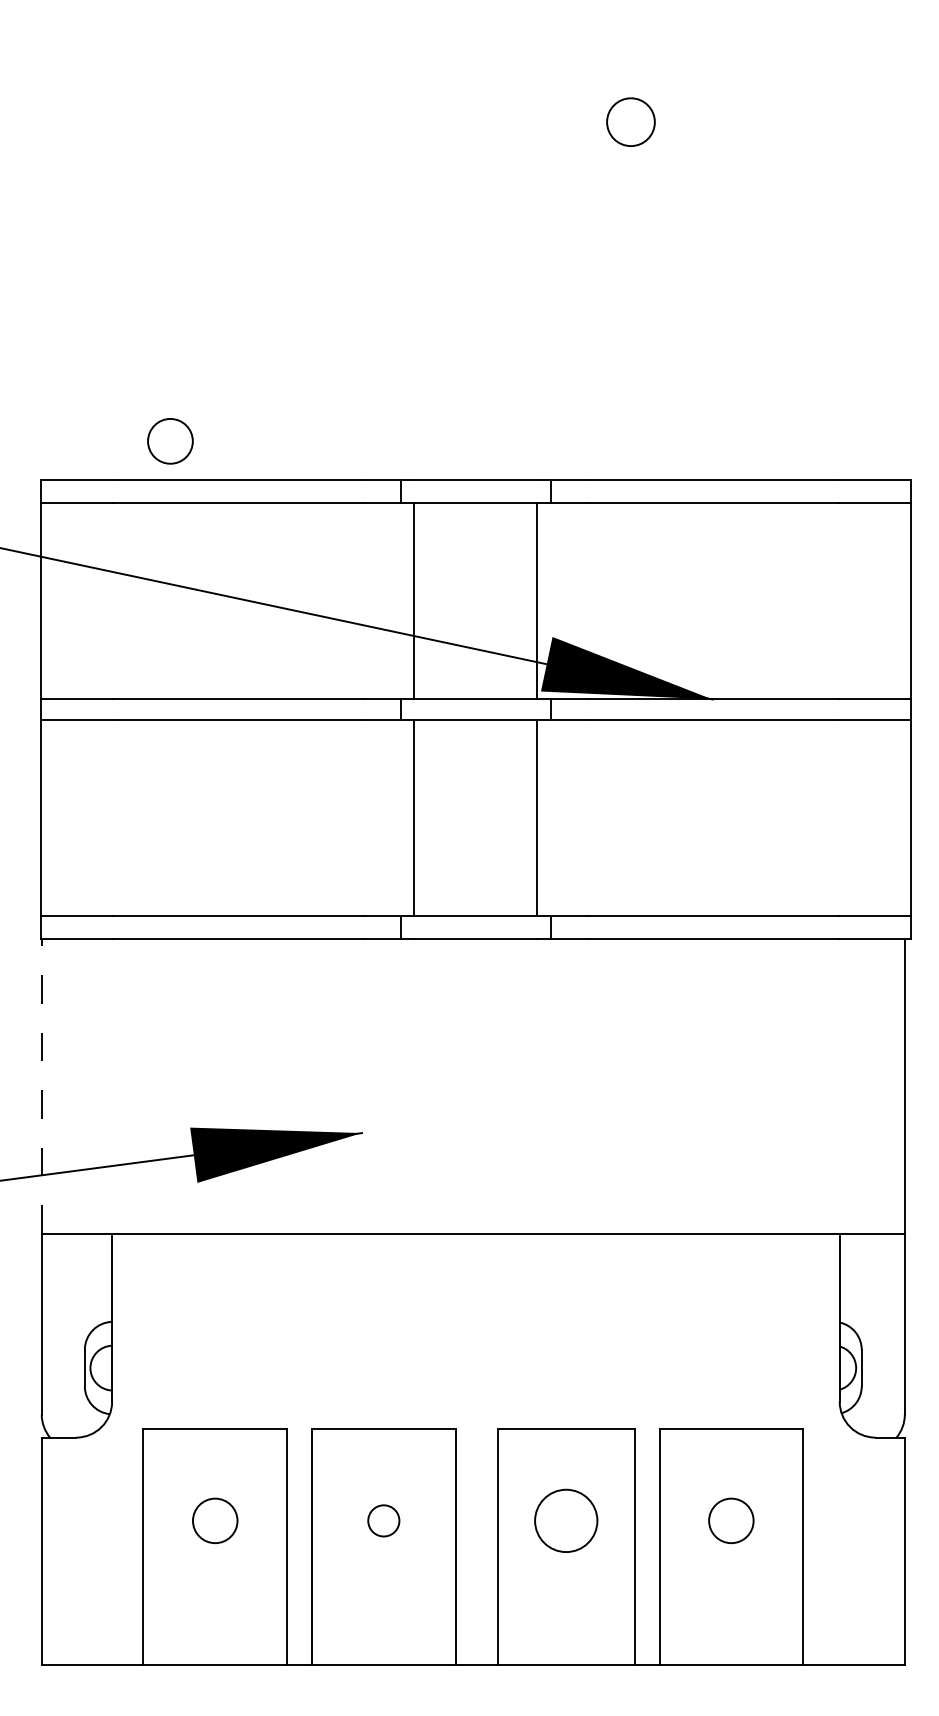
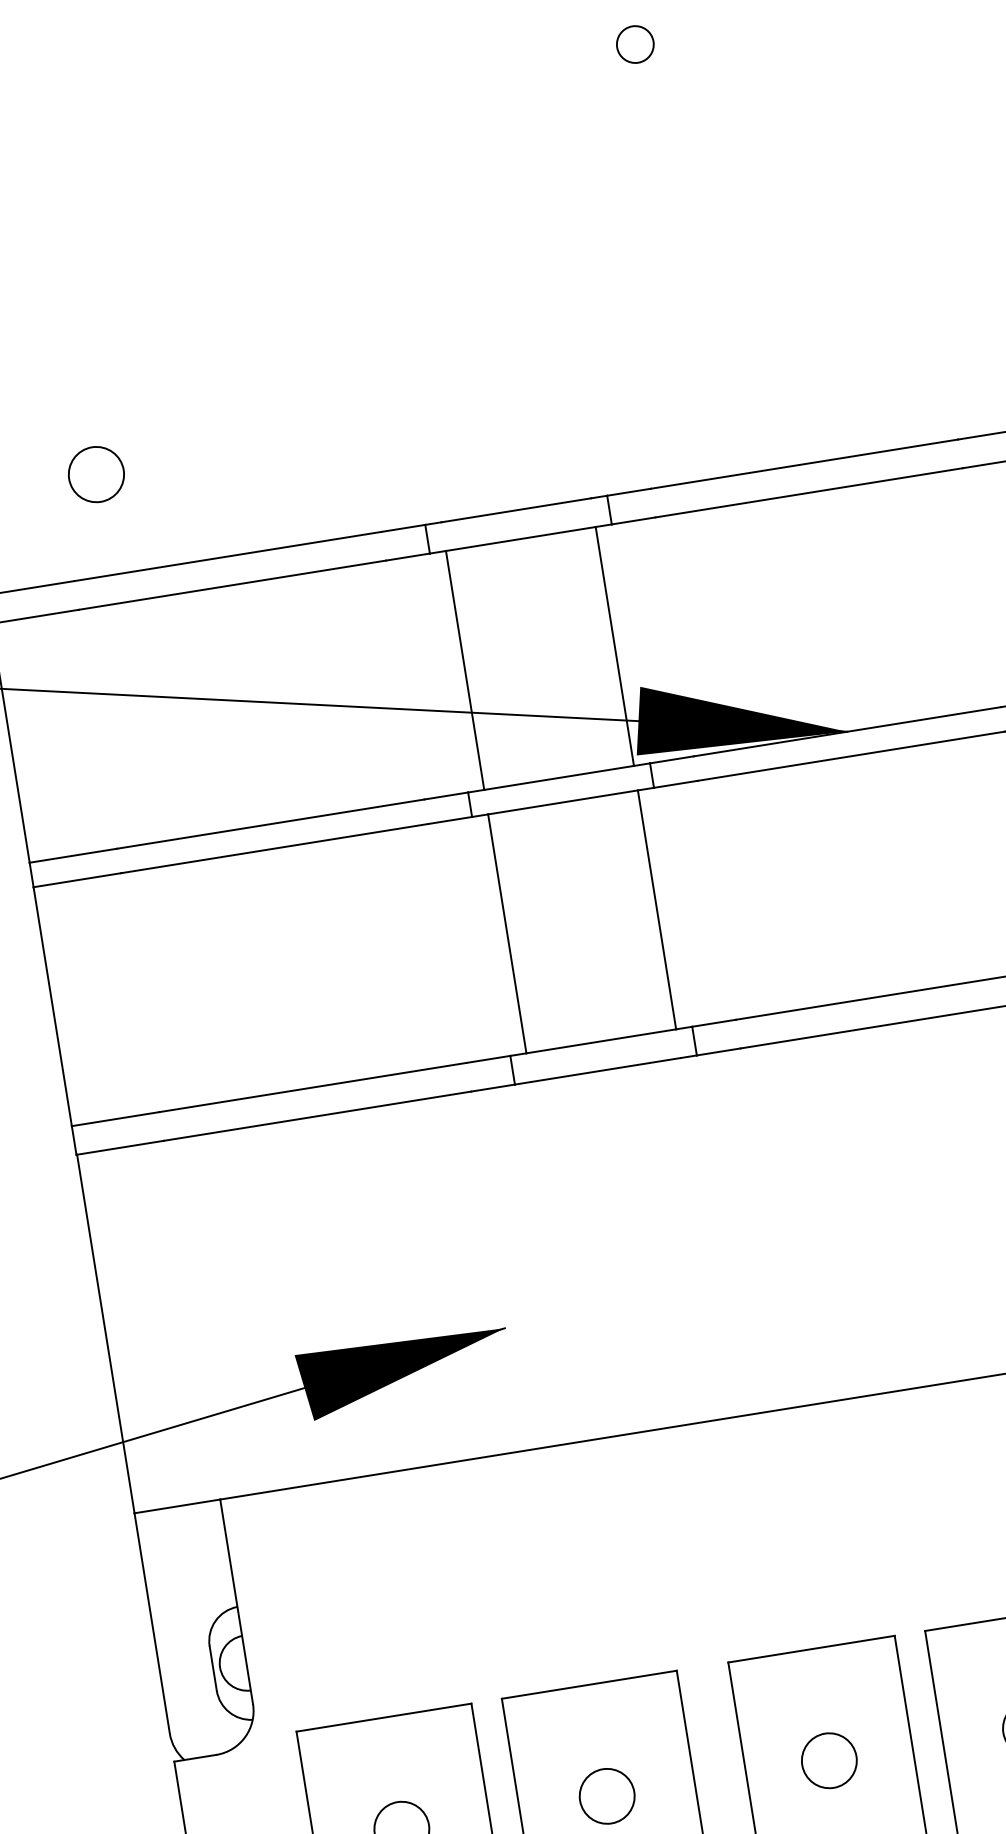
circle: (630, 122) -> (634, 45), size x0.62
circle: (170, 441) -> (96, 474), moved
line: (41, 1086) -> (105, 1334), dashed -> solid
circle: (383, 1520) -> (606, 1795), size x1.43
circle: (565, 1520) -> (828, 1760), size x0.71

